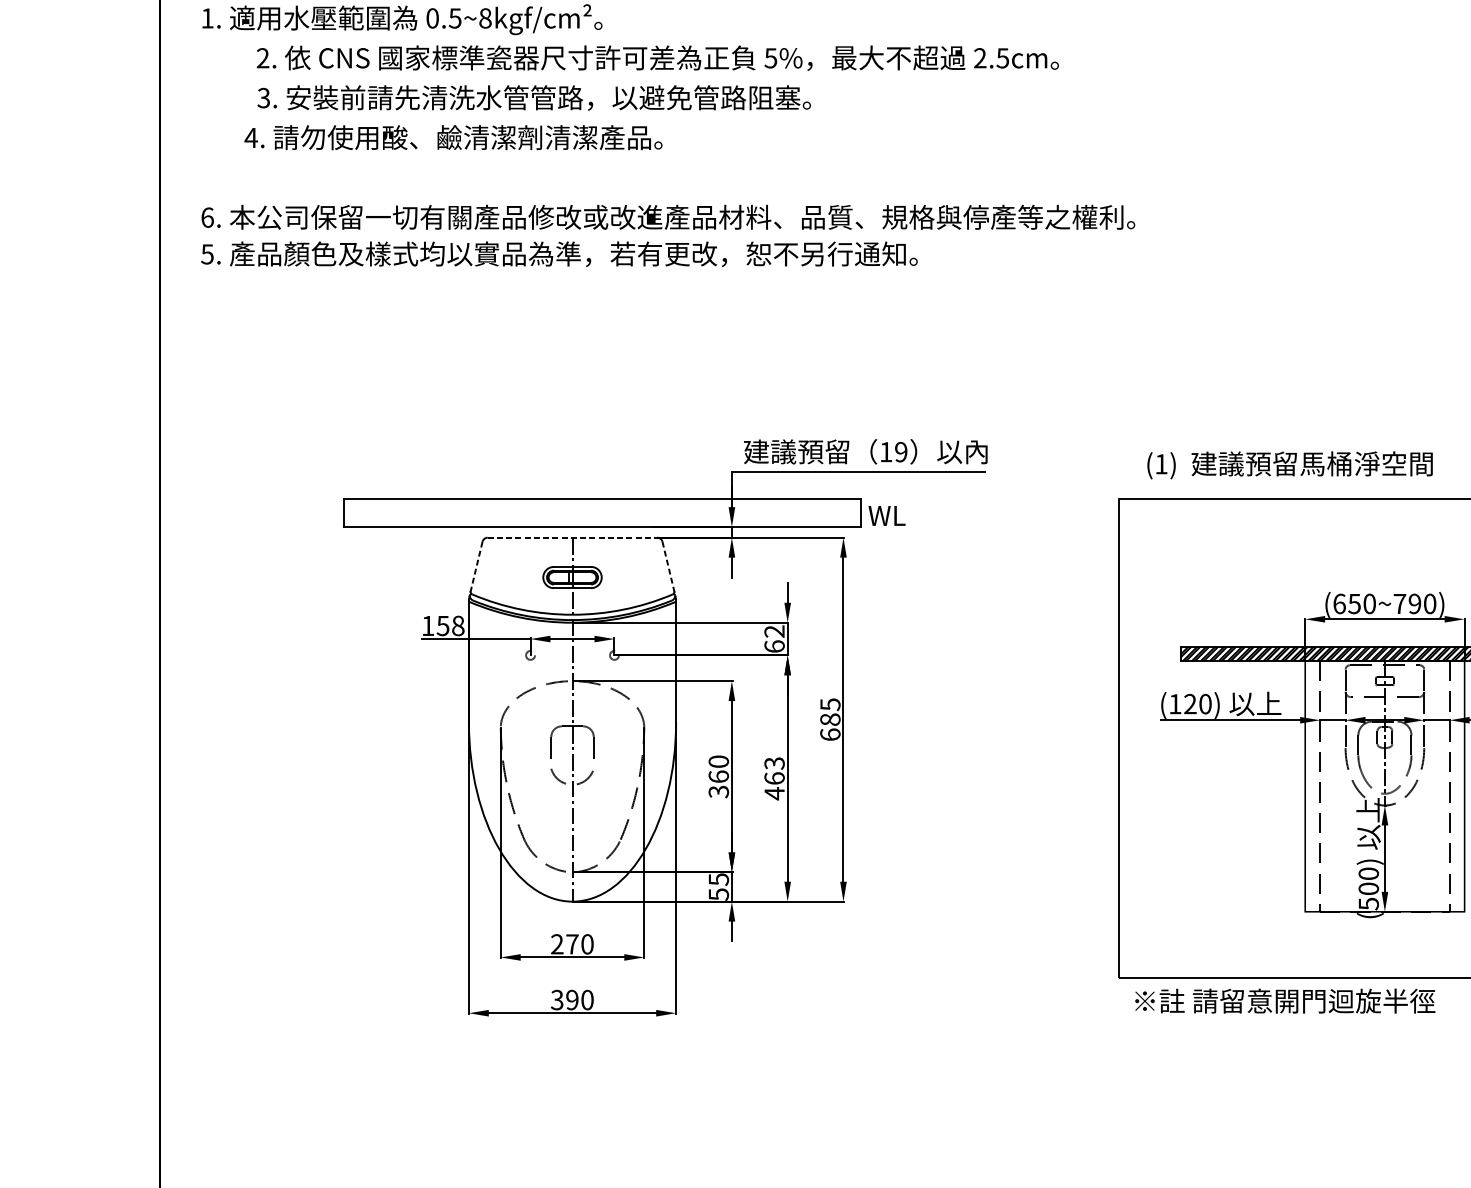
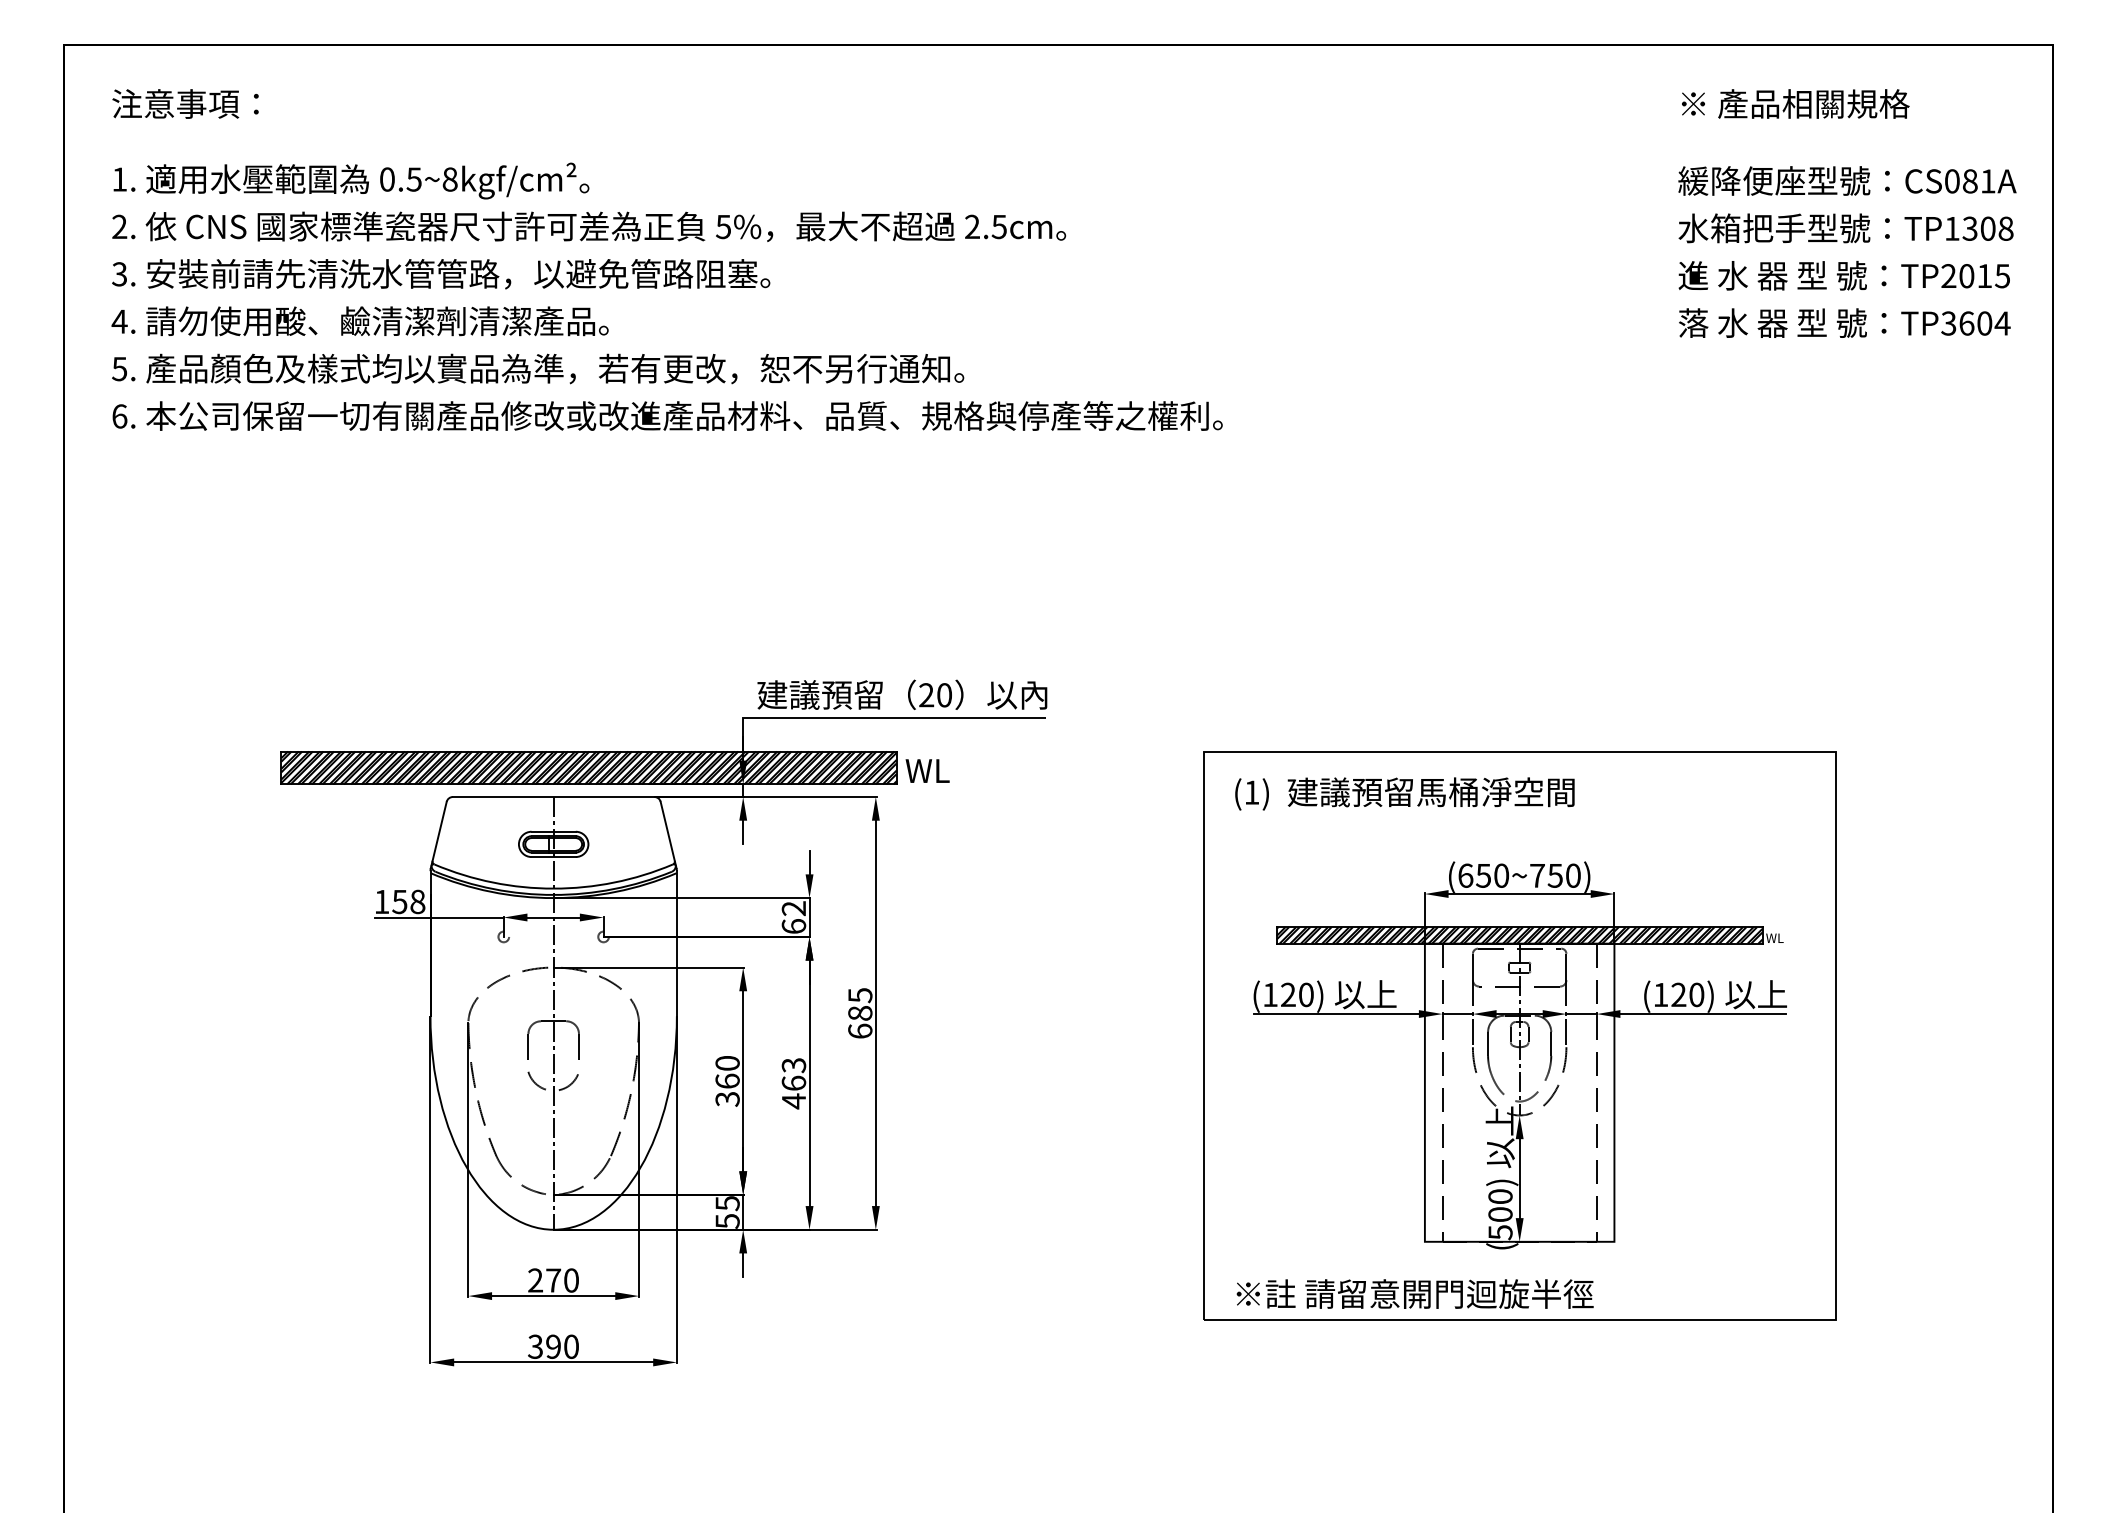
text: (658, 57) -> (589, 226), moved
text: (534, 98) -> (441, 274), moved
text: (452, 137) -> (359, 321), moved
text: (559, 253) -> (538, 368), moved
text: (893, 452) -> (935, 695), 19 -> 20
text: (1289, 464) -> (1404, 793), moved
hatch: (601, 512) -> (588, 767), added
line: (572, 538) -> (553, 797), dashed -> solid
line: (475, 570) -> (438, 835), dashed -> solid
line: (669, 570) -> (668, 835), dashed -> solid
text: (1414, 603) -> (1554, 875), (650~790) -> (650~750)
text: (1284, 1000) -> (1414, 1293), moved

